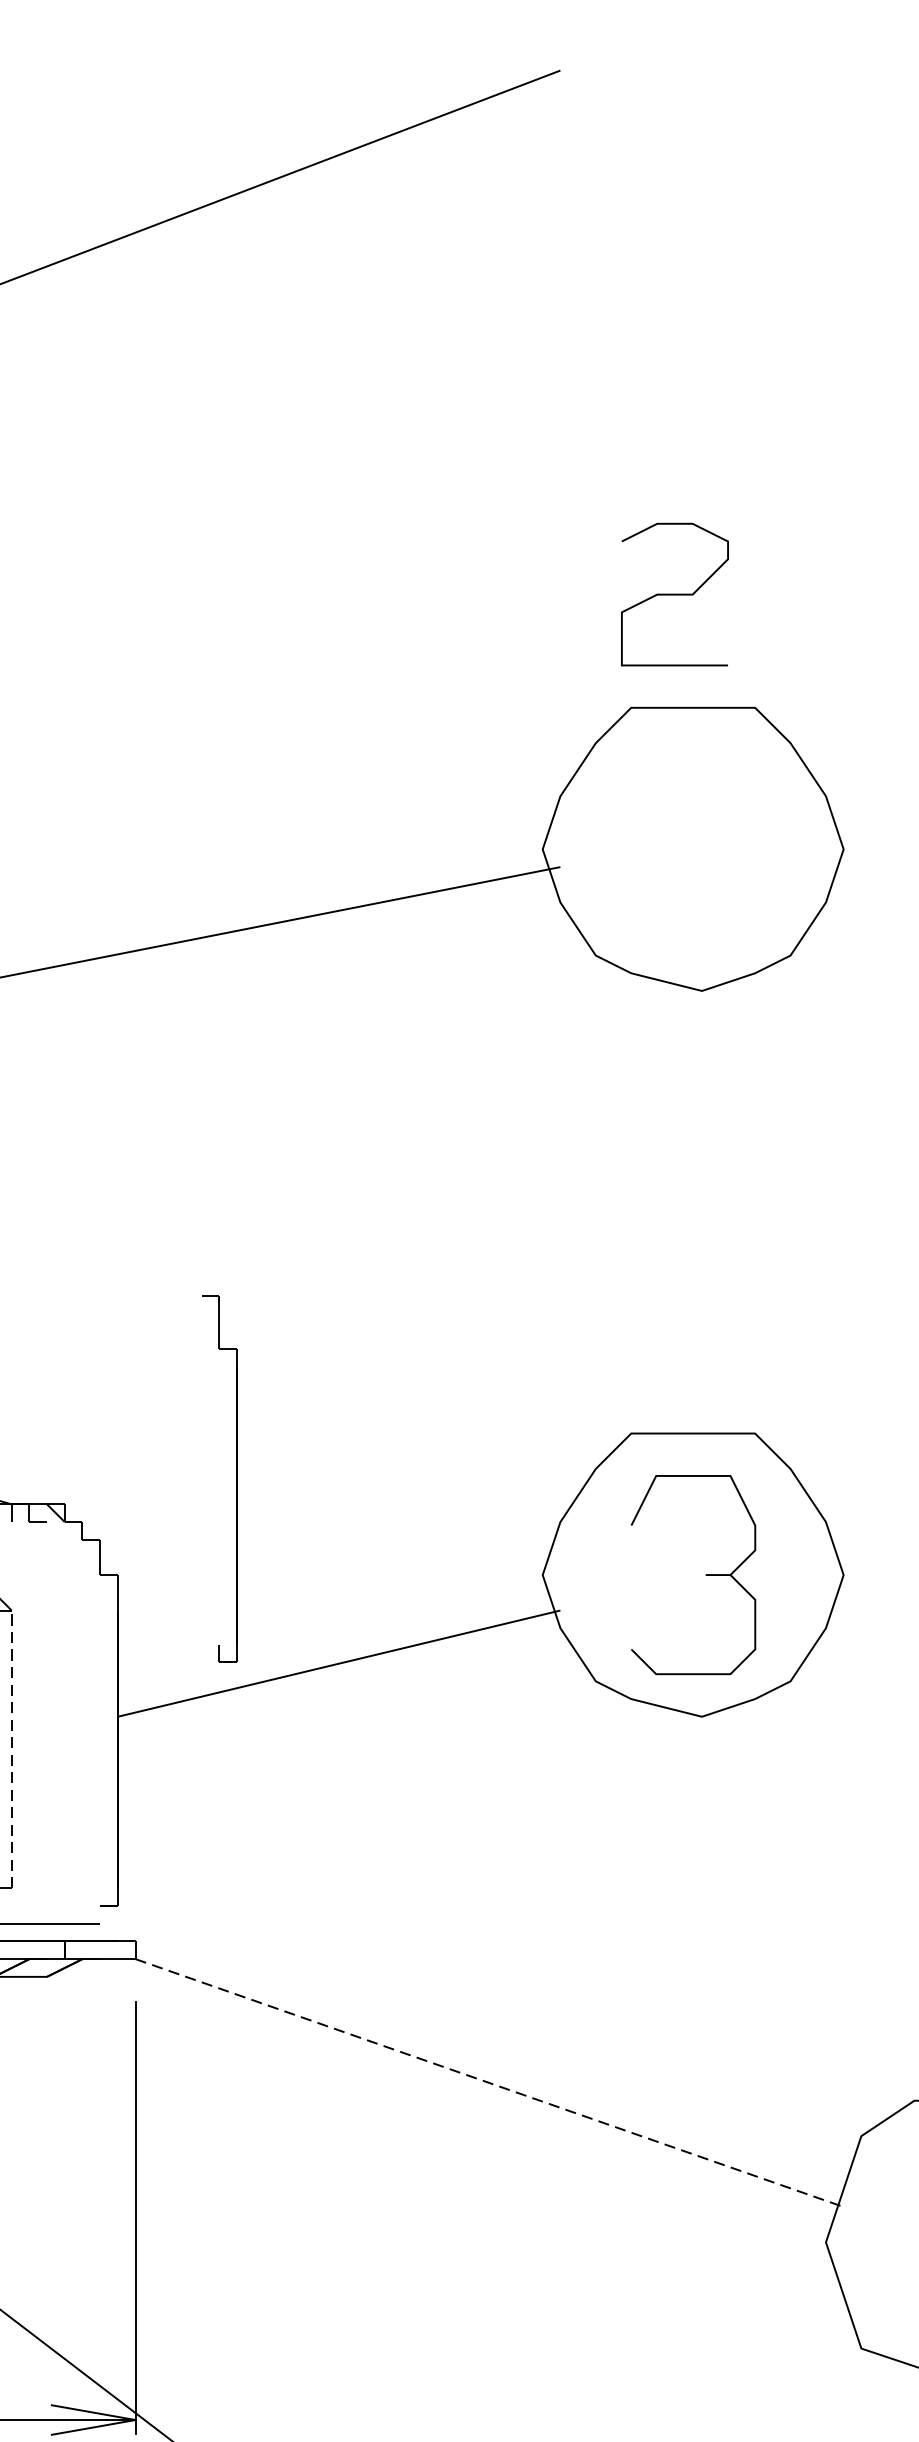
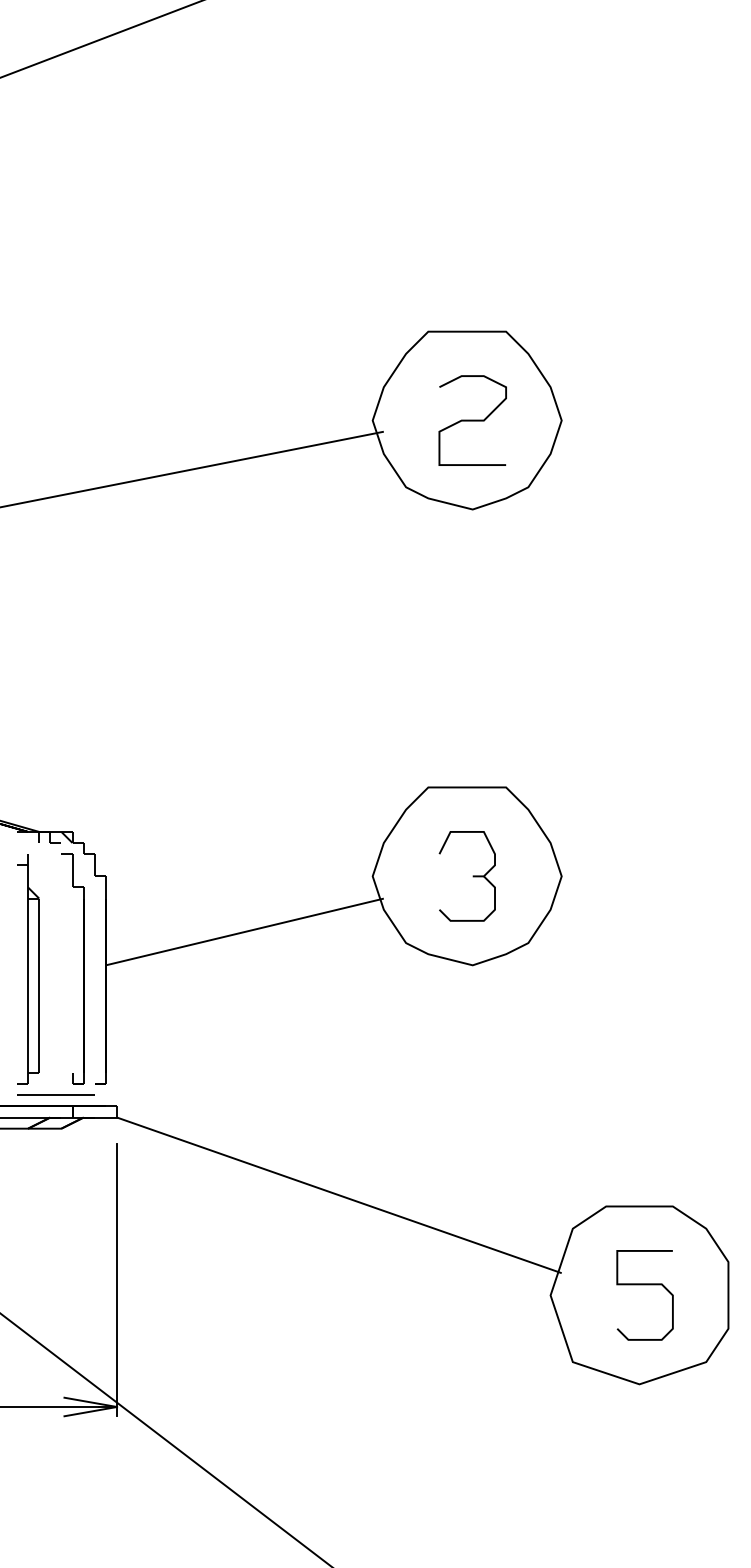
curve: (674, 594) -> (472, 420), moved
part: (236, 1478) -> (83, 968), moved
part: (692, 1575) -> (466, 876), size x0.71
line: (12, 1748) -> (39, 985), dashed -> solid
line: (489, 2083) -> (339, 1195), dashed -> solid

